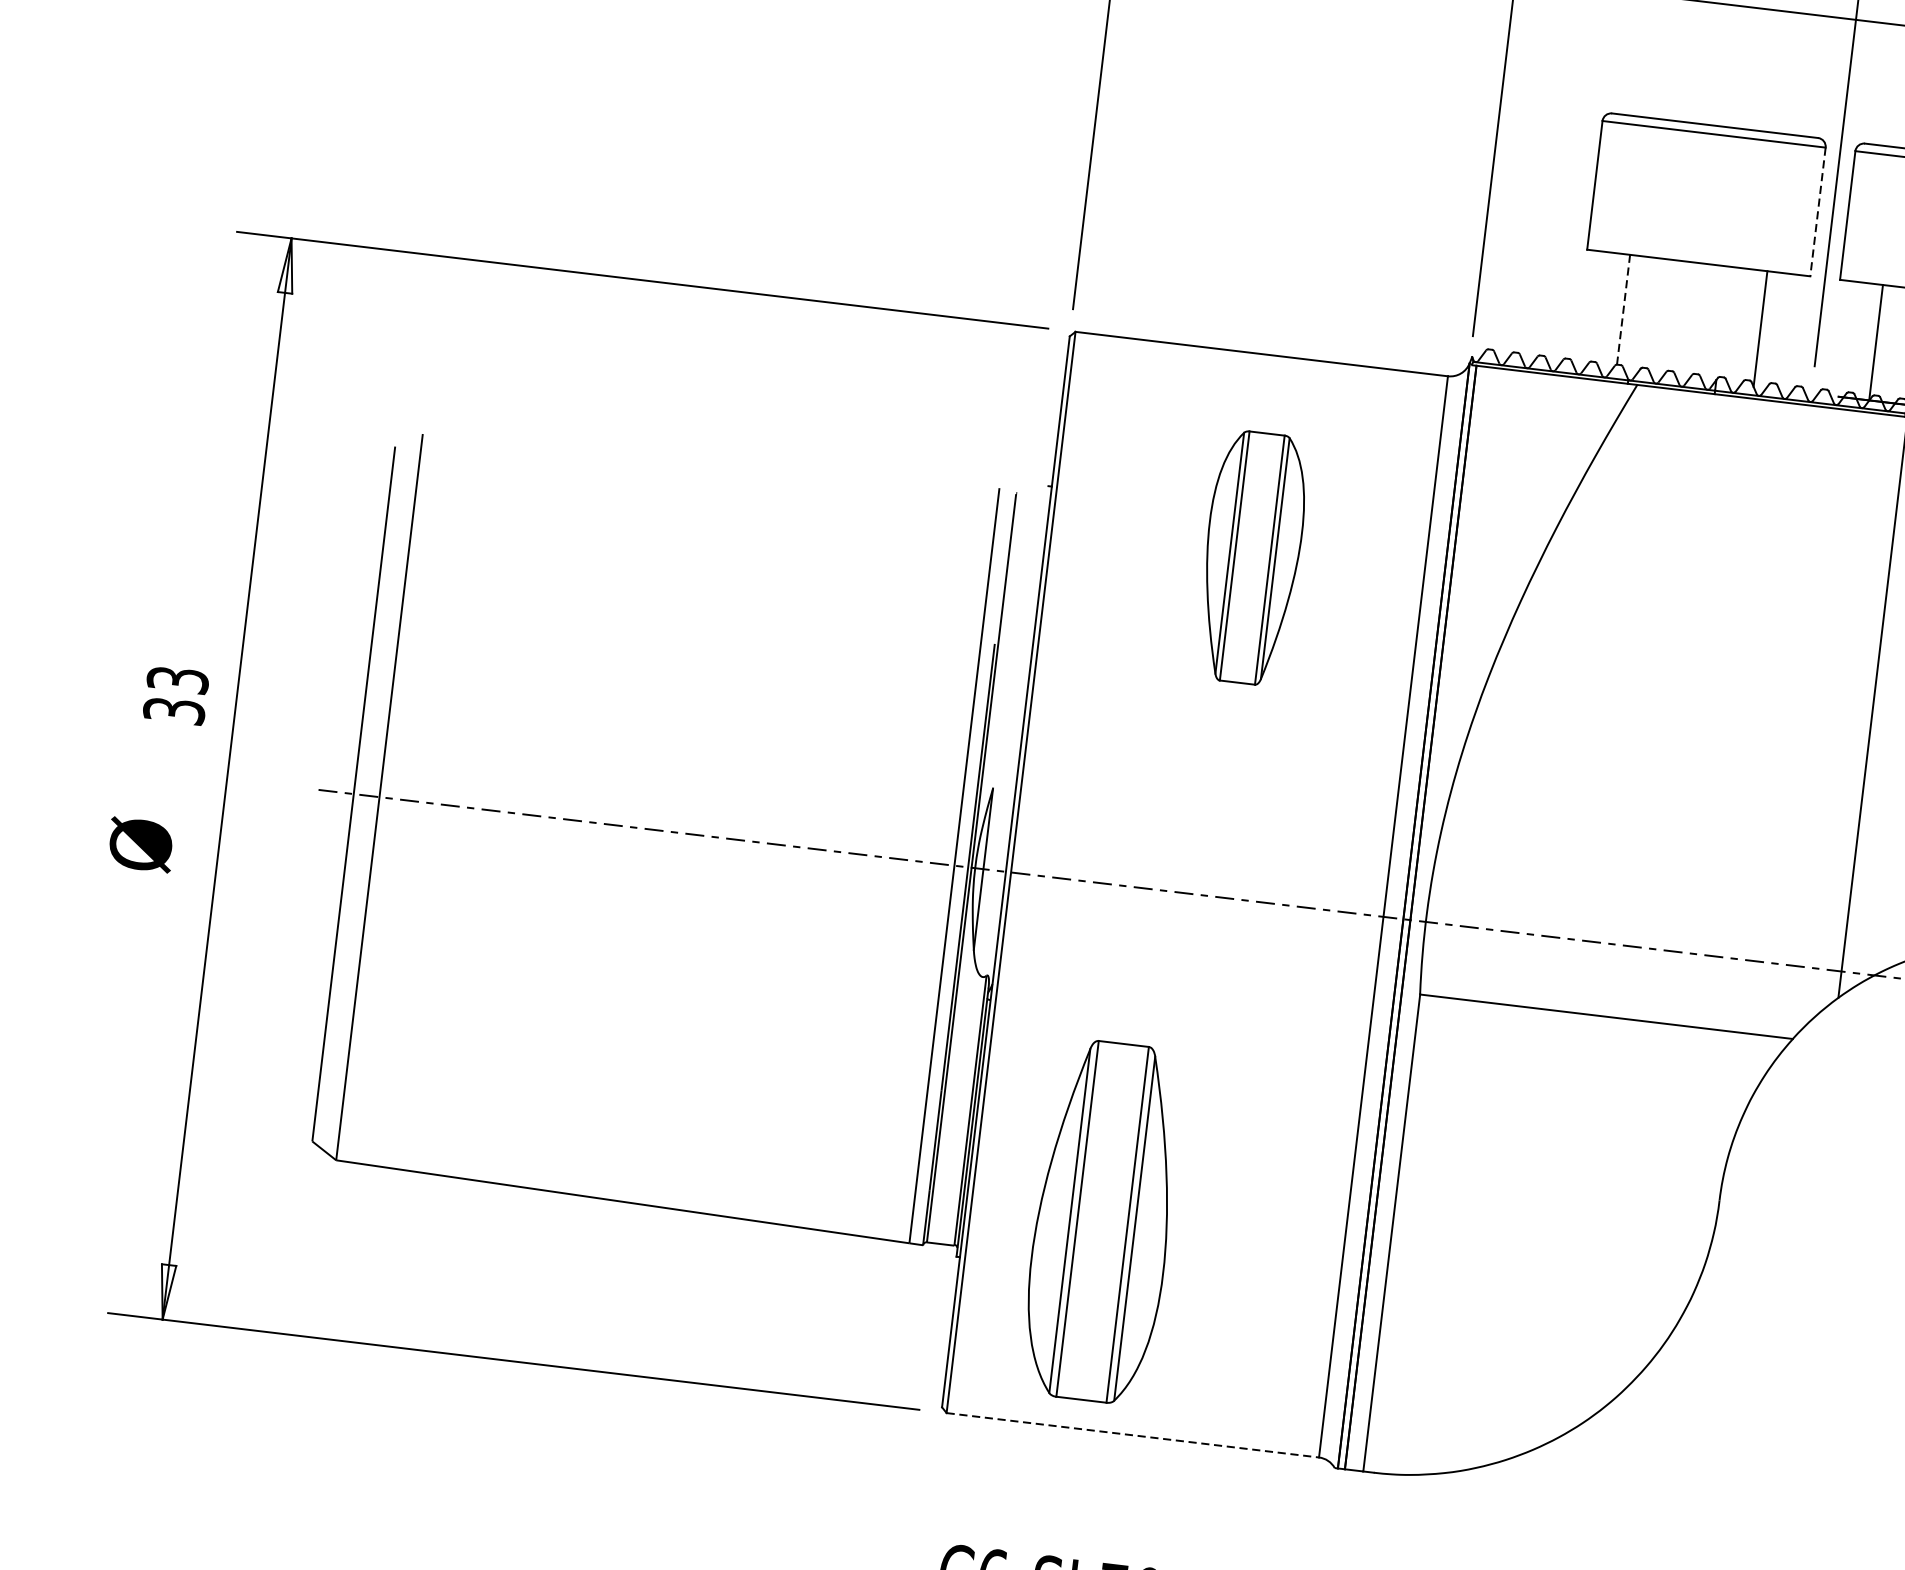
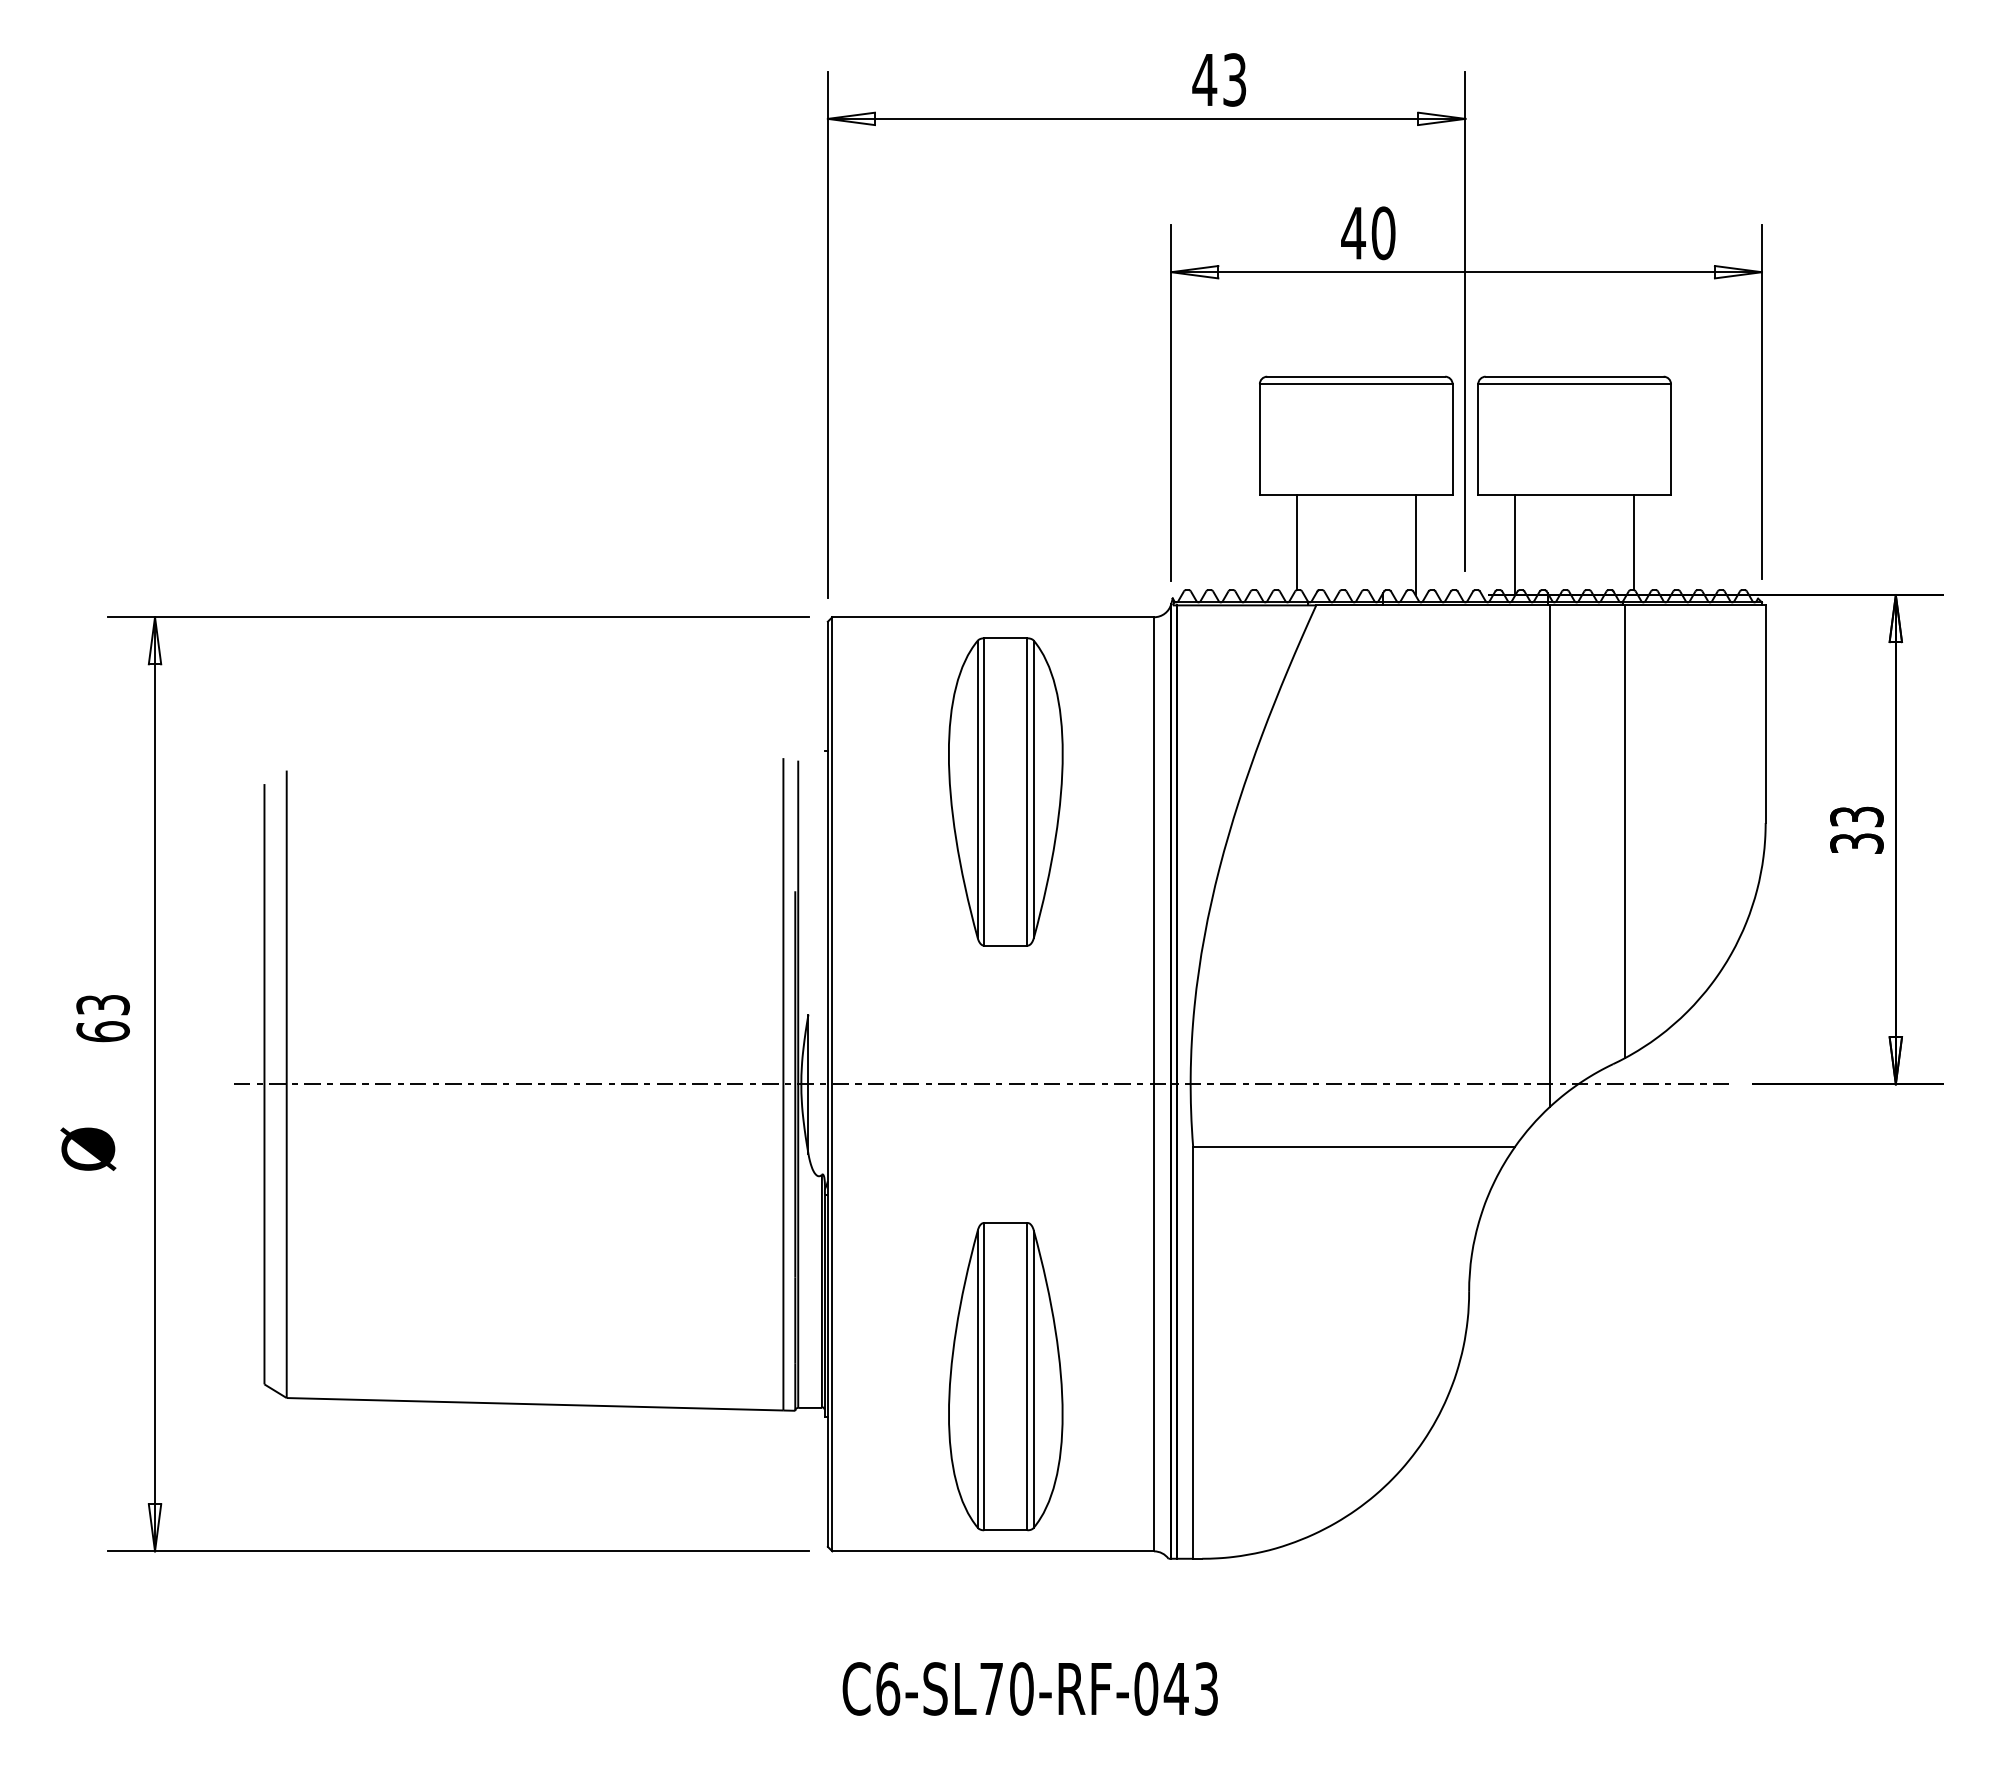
line: (1817, 211) -> (1452, 439), dashed -> solid
line: (1623, 309) -> (1296, 542), dashed -> solid
part: (1251, 557) -> (1005, 791), size x1.43
text: (173, 710) -> (102, 1031), 33 -> 63
part: (1102, 1221) -> (1005, 1376), moved
line: (1133, 1435) -> (993, 1551), dashed -> solid

